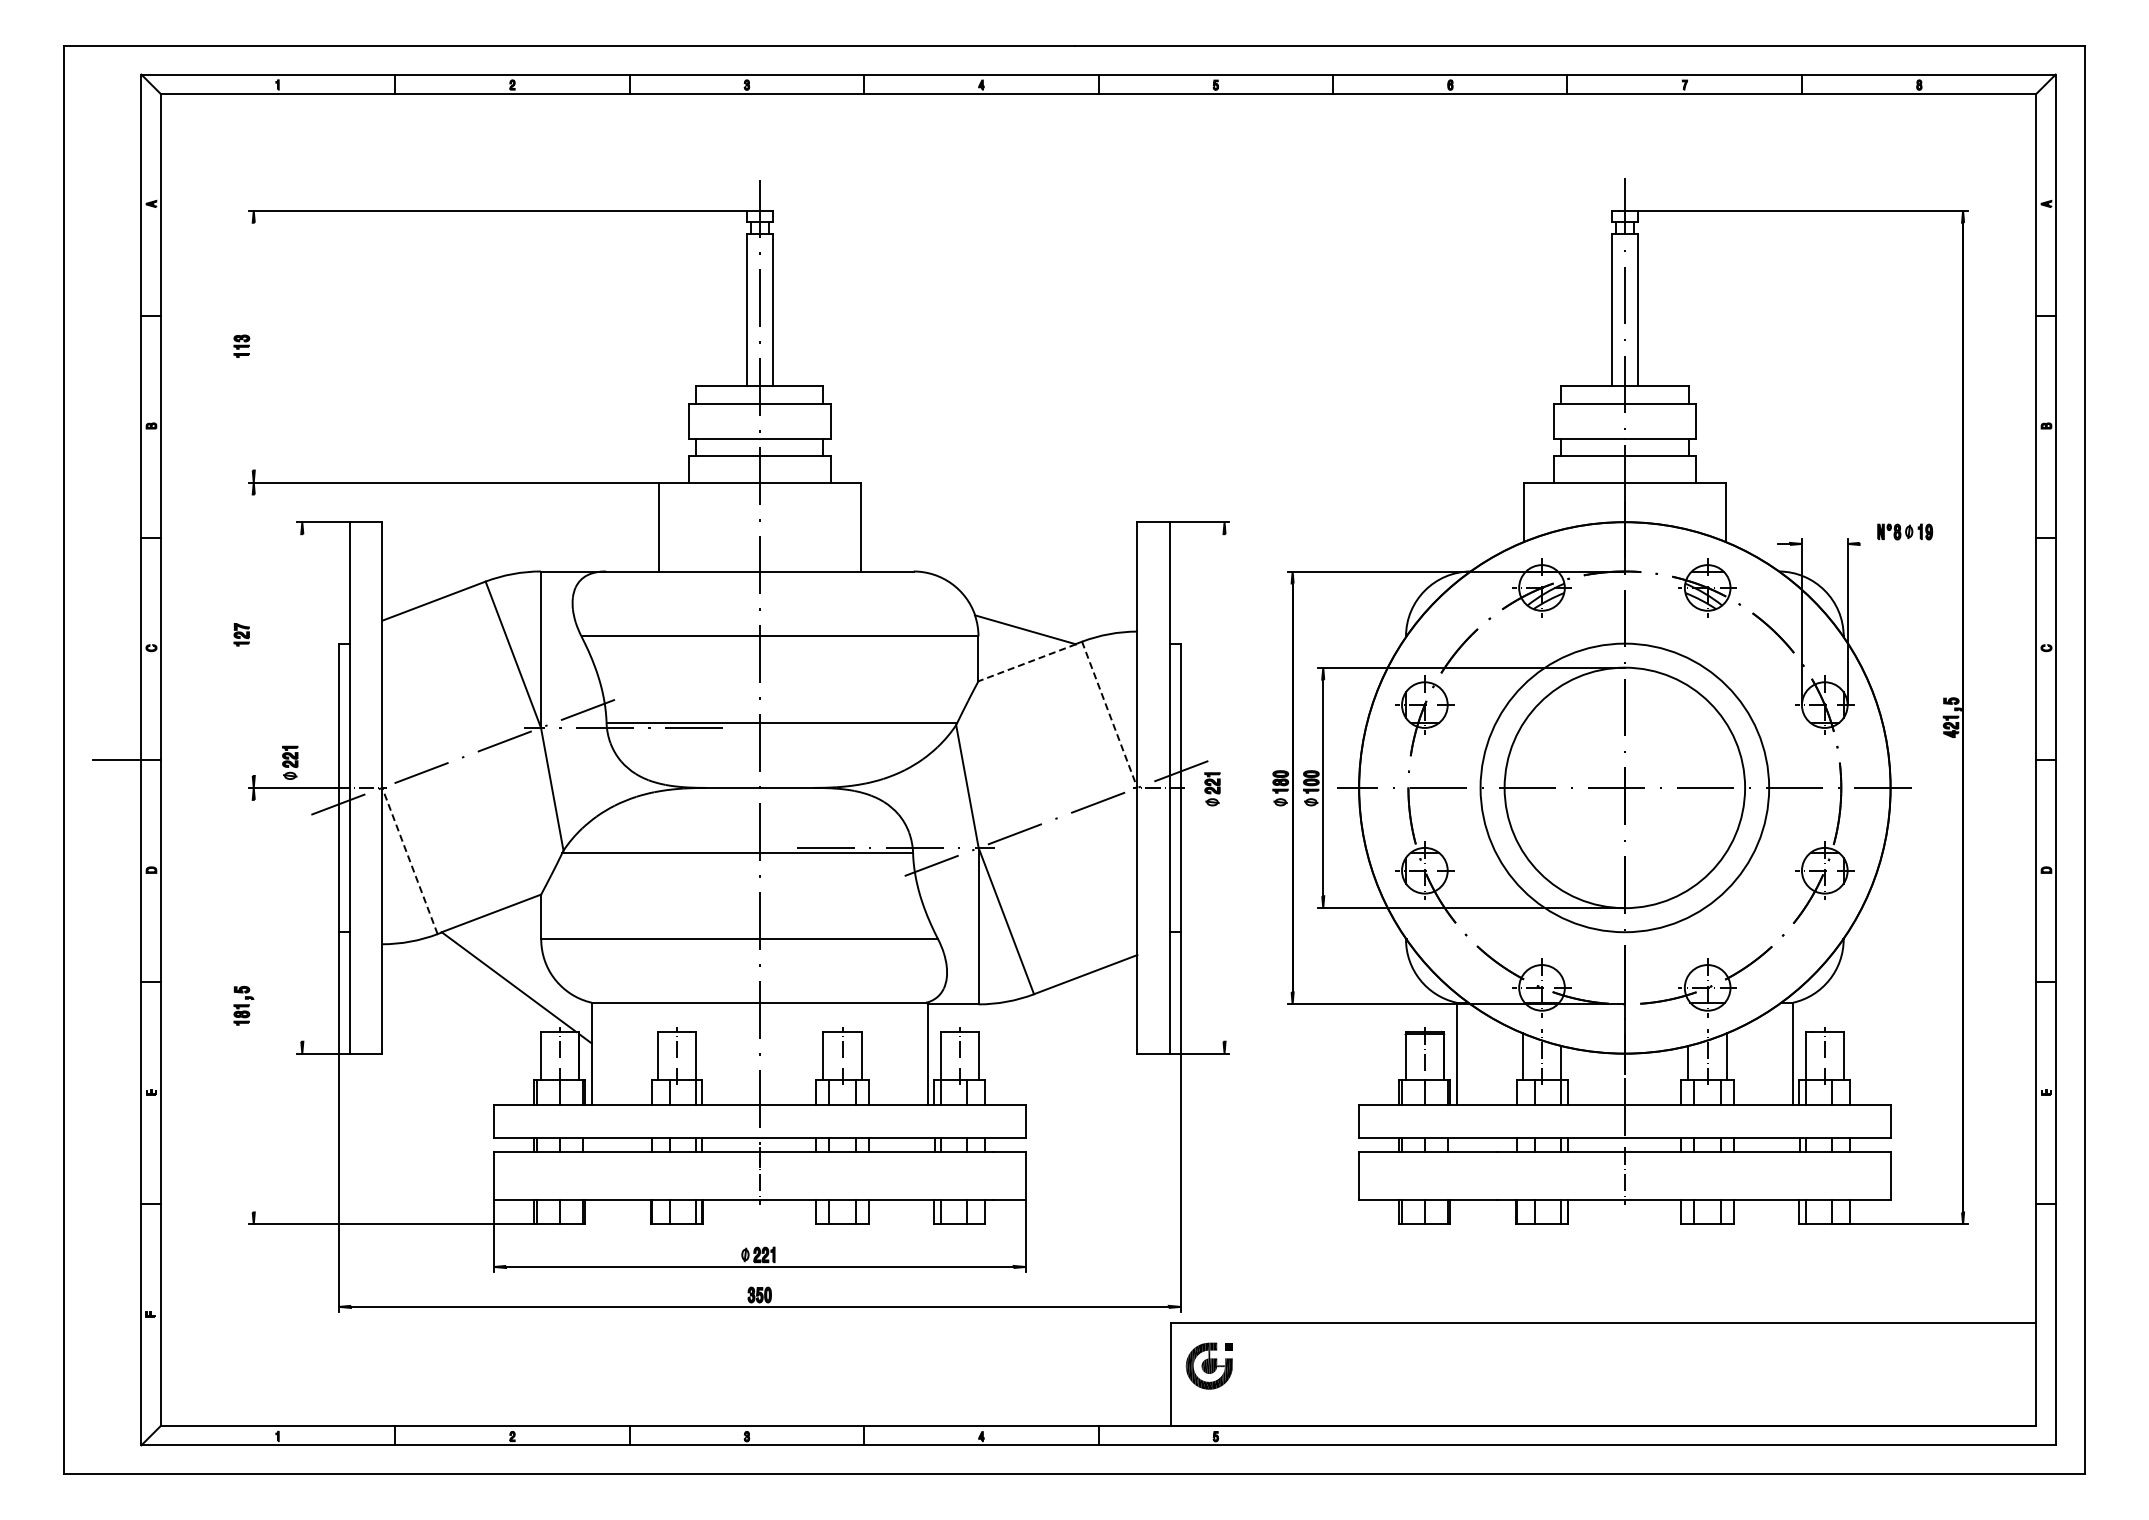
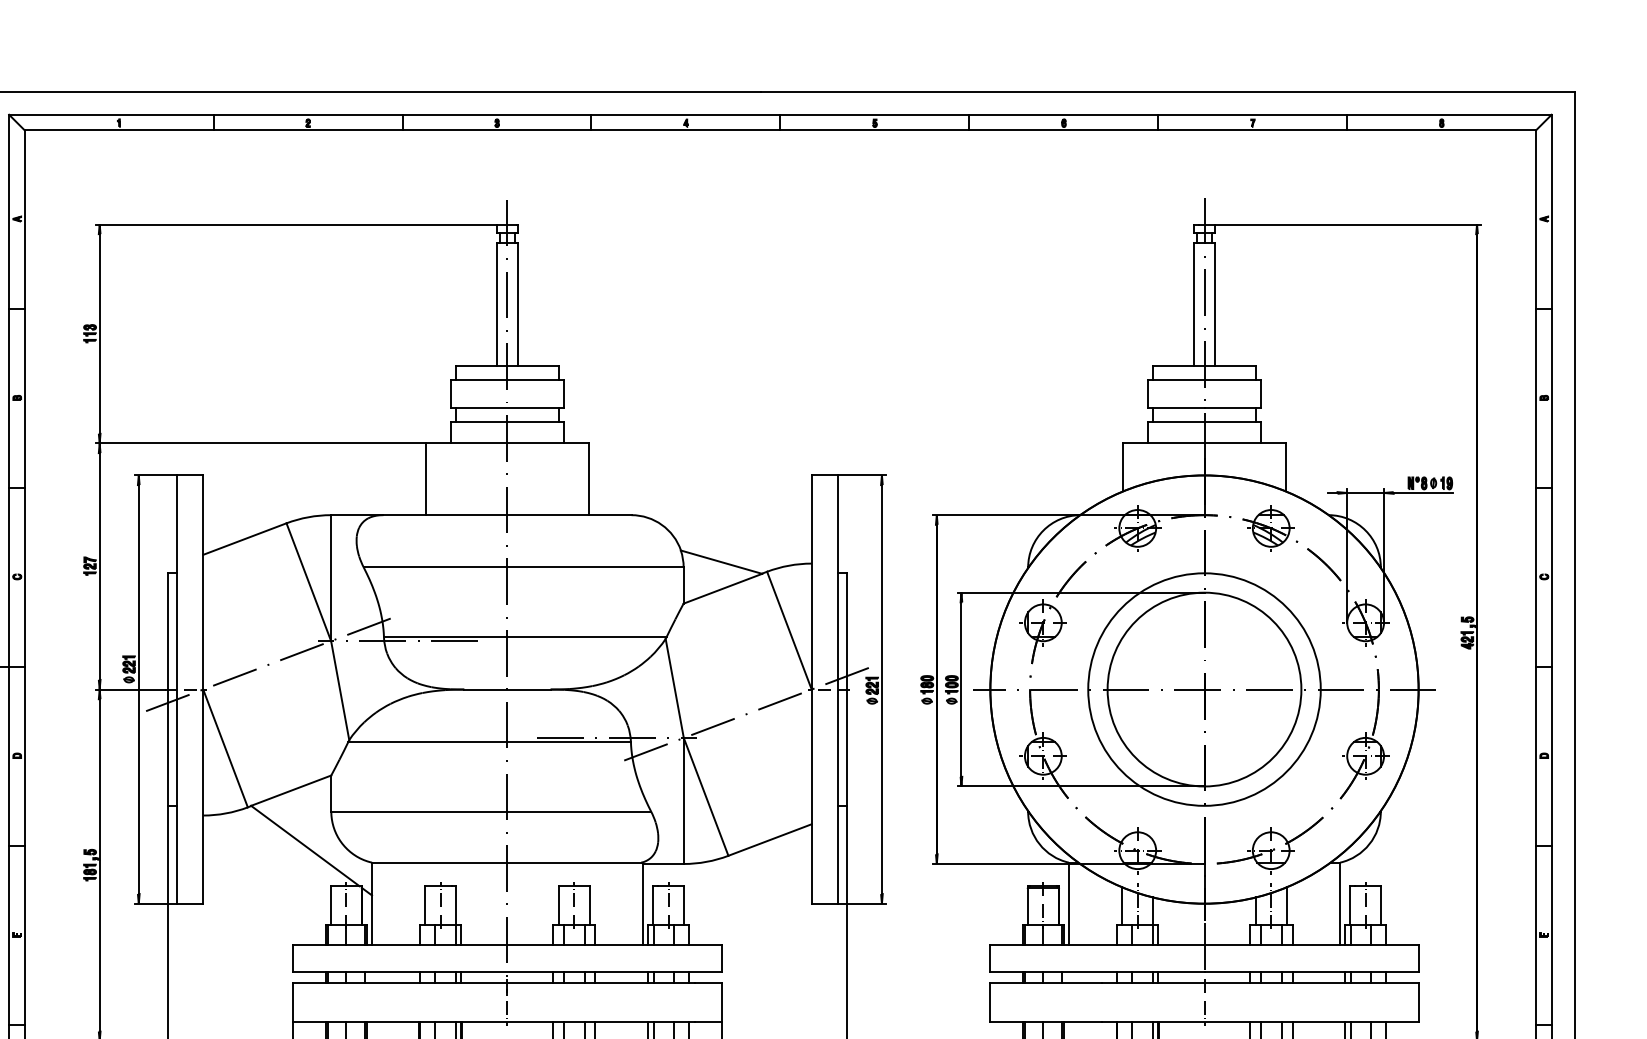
line: (253, 346) -> (99, 333), added
line: (1824, 543) -> (1365, 492), added
line: (1895, 543) -> (1422, 492), added
line: (253, 634) -> (99, 565), added
line: (1026, 662) -> (722, 588), dashed -> solid
line: (1109, 715) -> (789, 631), dashed -> solid
line: (302, 787) -> (138, 689), added
line: (1224, 787) -> (881, 689), added
line: (409, 860) -> (225, 748), dashed -> solid
line: (253, 1005) -> (99, 864), added

